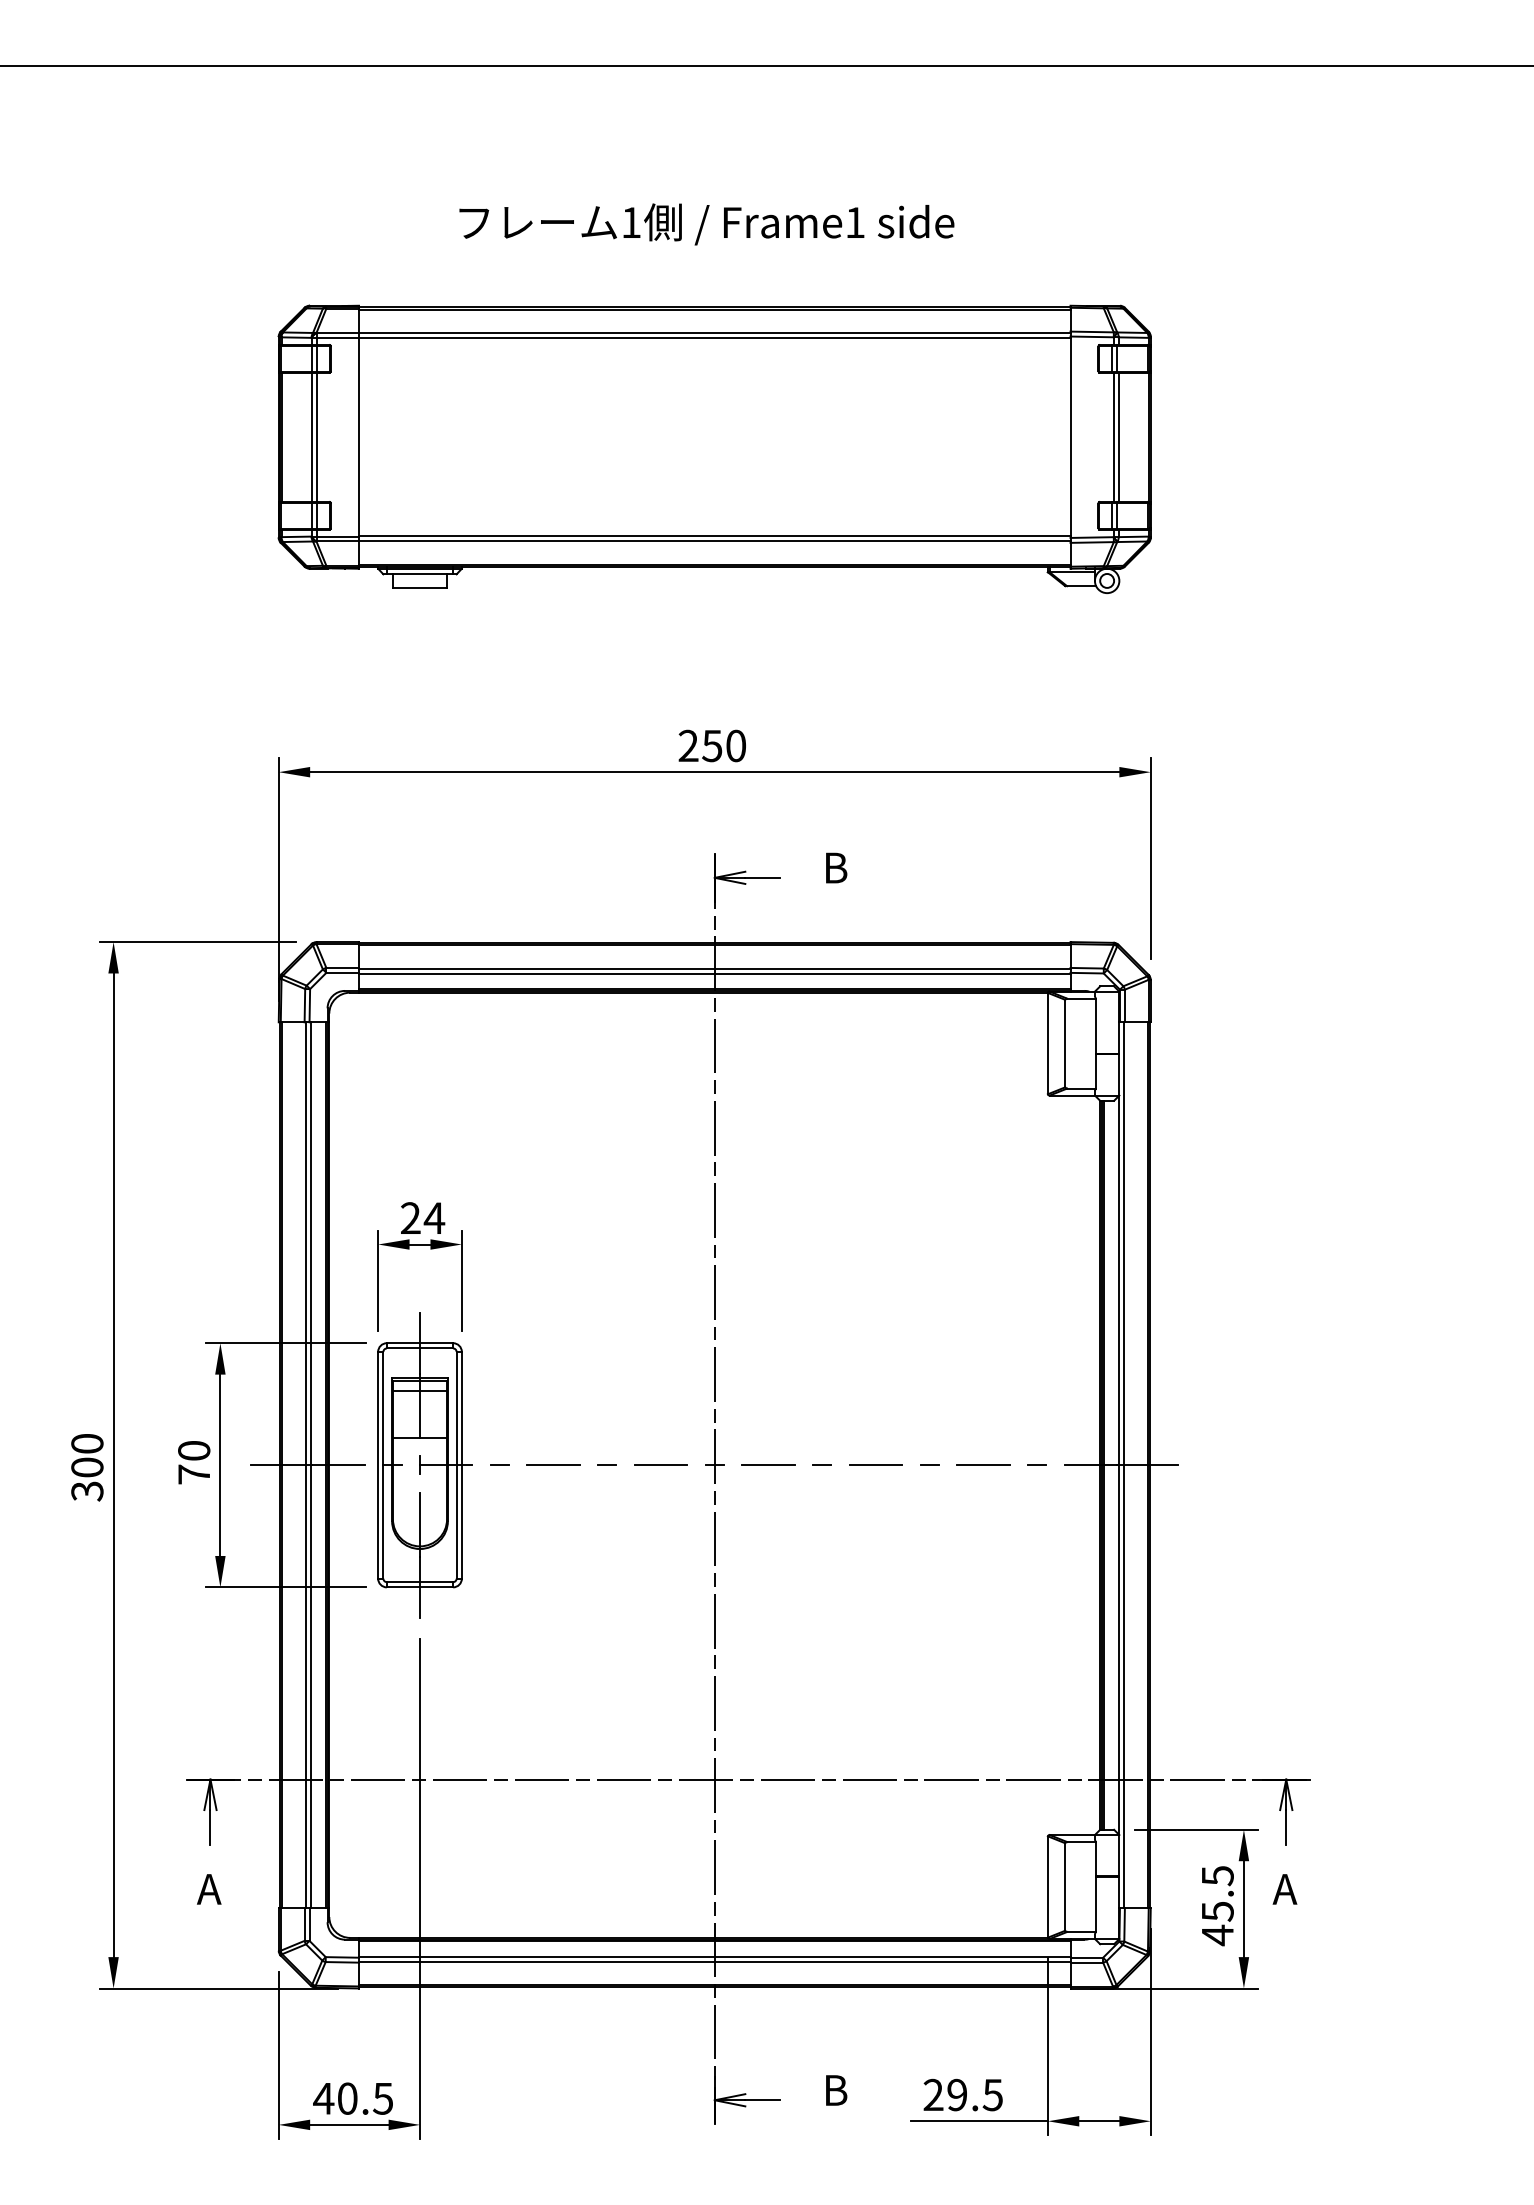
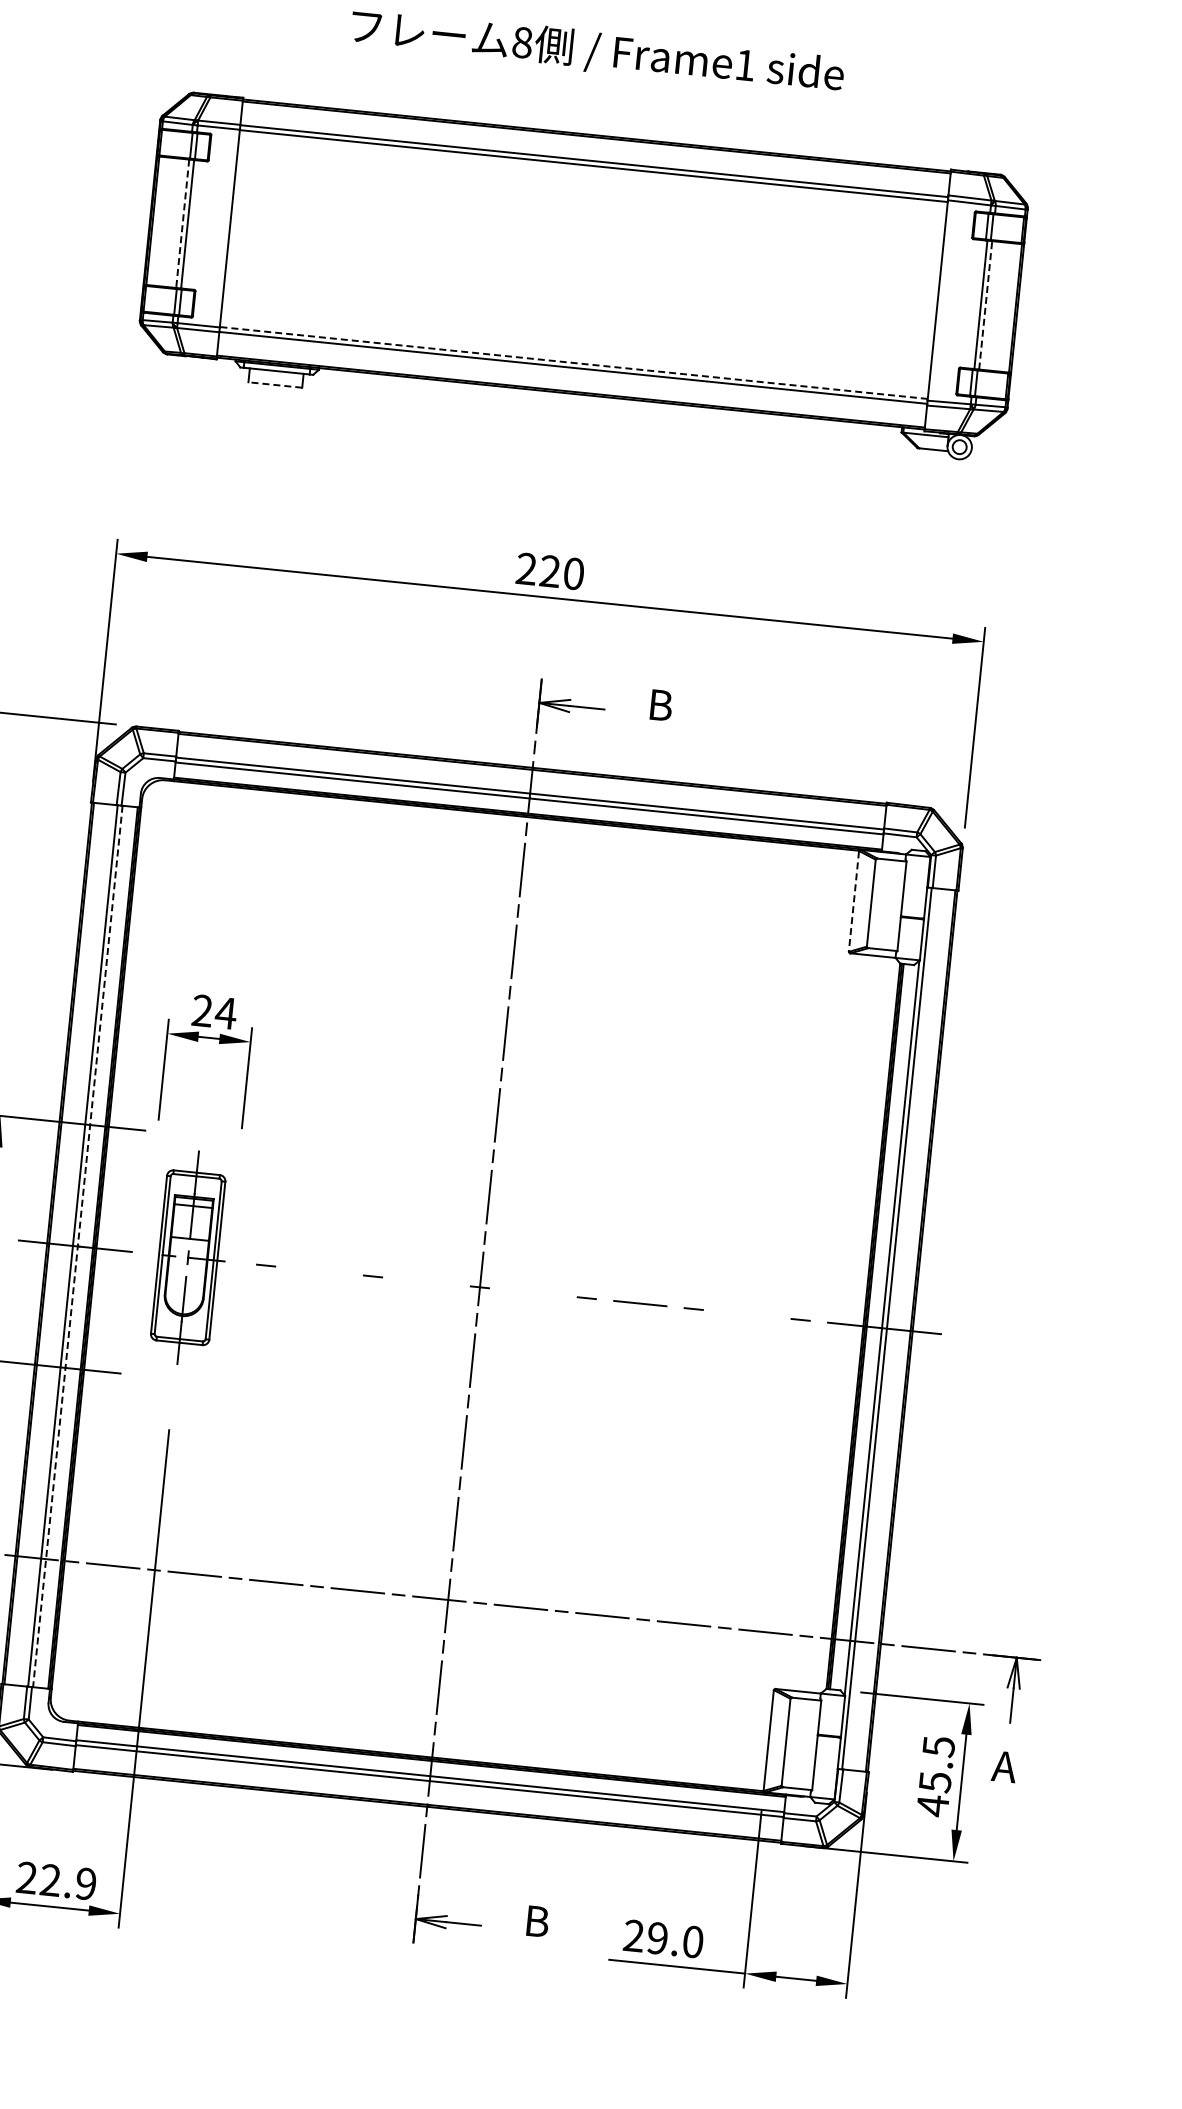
text: (631, 222) -> (522, 42), 1 -> 8
line: (311, 437) -> (182, 224), solid -> dashed
line: (1118, 437) -> (985, 305), solid -> dashed
line: (714, 536) -> (573, 363), solid -> dashed
line: (419, 588) -> (274, 385), solid -> dashed
text: (712, 745) -> (550, 570), 250 -> 220
line: (1047, 1044) -> (853, 902), solid -> dashed
line: (983, 1464) -> (747, 1313), removed
line: (310, 1465) -> (77, 1246), solid -> dashed
part: (424, 1465) -> (191, 1258), size x0.7
line: (553, 1465) -> (319, 1271), removed
line: (660, 1465) -> (425, 1282), removed
line: (768, 1465) -> (533, 1292), removed
text: (992, 2094) -> (692, 1941), 29.5 -> 29.0
text: (352, 2098) -> (55, 1880), 40.5 -> 22.9

